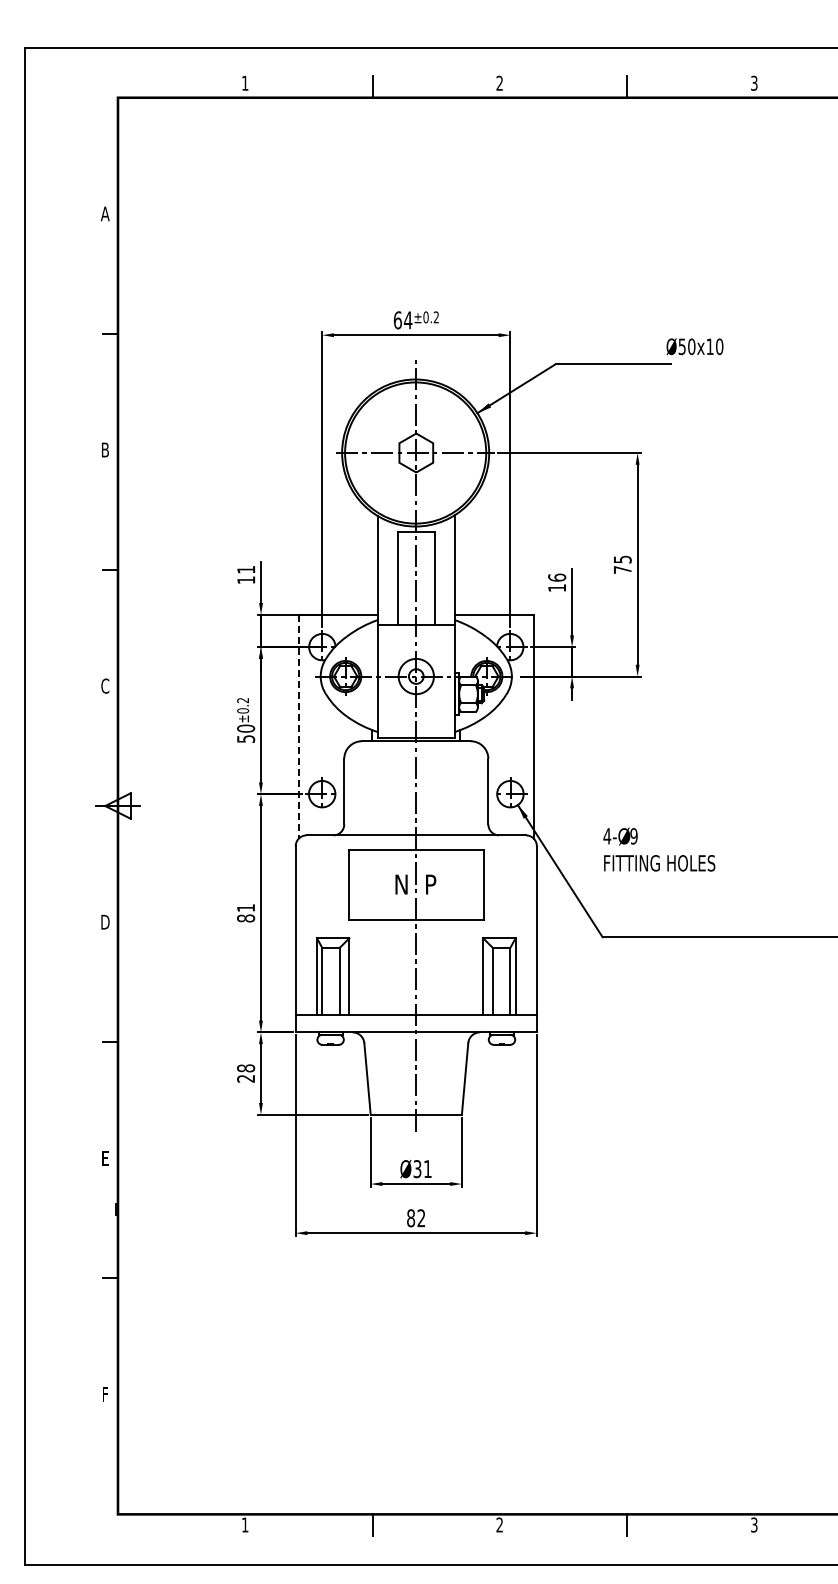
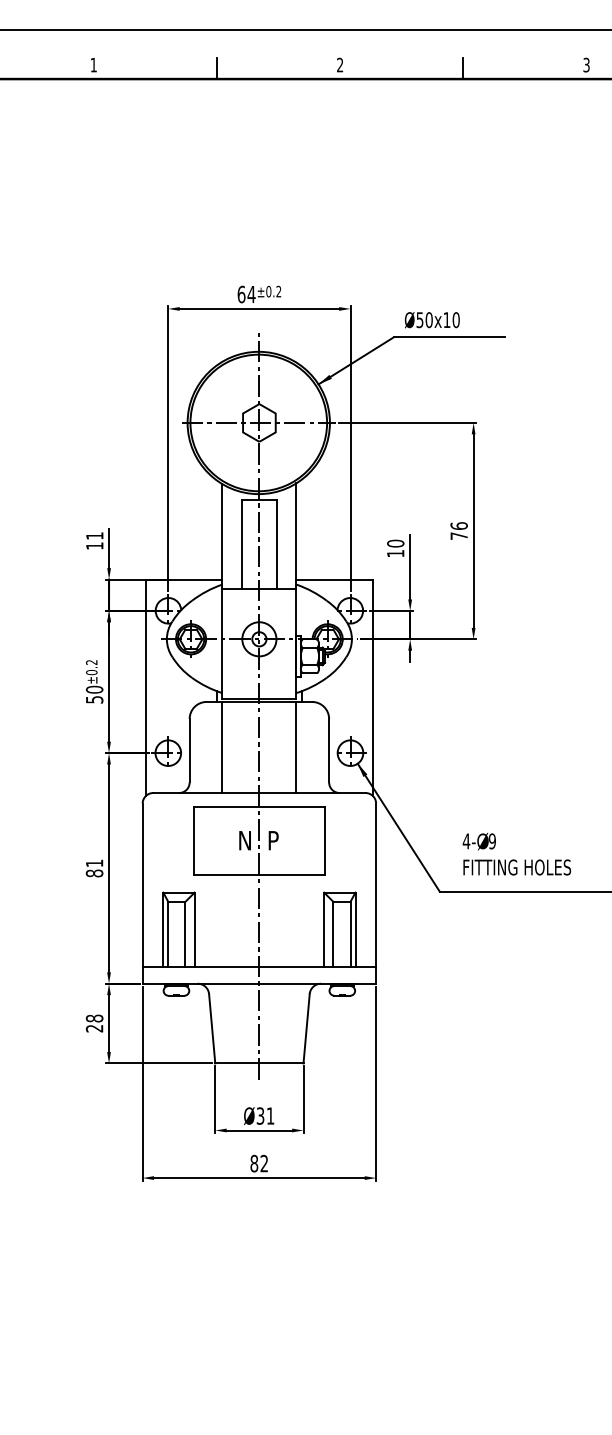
text: (694, 346) -> (431, 319), moved
text: (622, 559) -> (458, 526), 75 -> 76
text: (556, 577) -> (395, 543), 16 -> 10
line: (298, 727) -> (145, 688), dashed -> solid
line: (378, 788) -> (222, 747), added
line: (454, 788) -> (296, 747), added
text: (659, 849) -> (517, 854), moved

